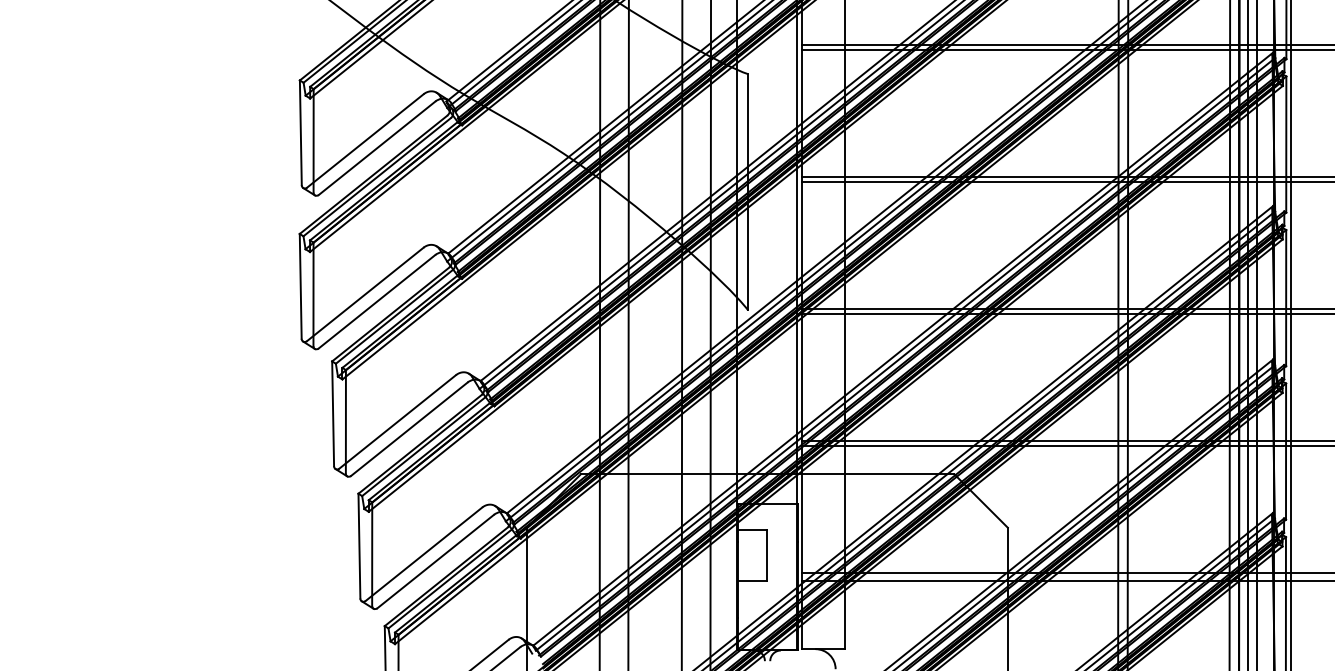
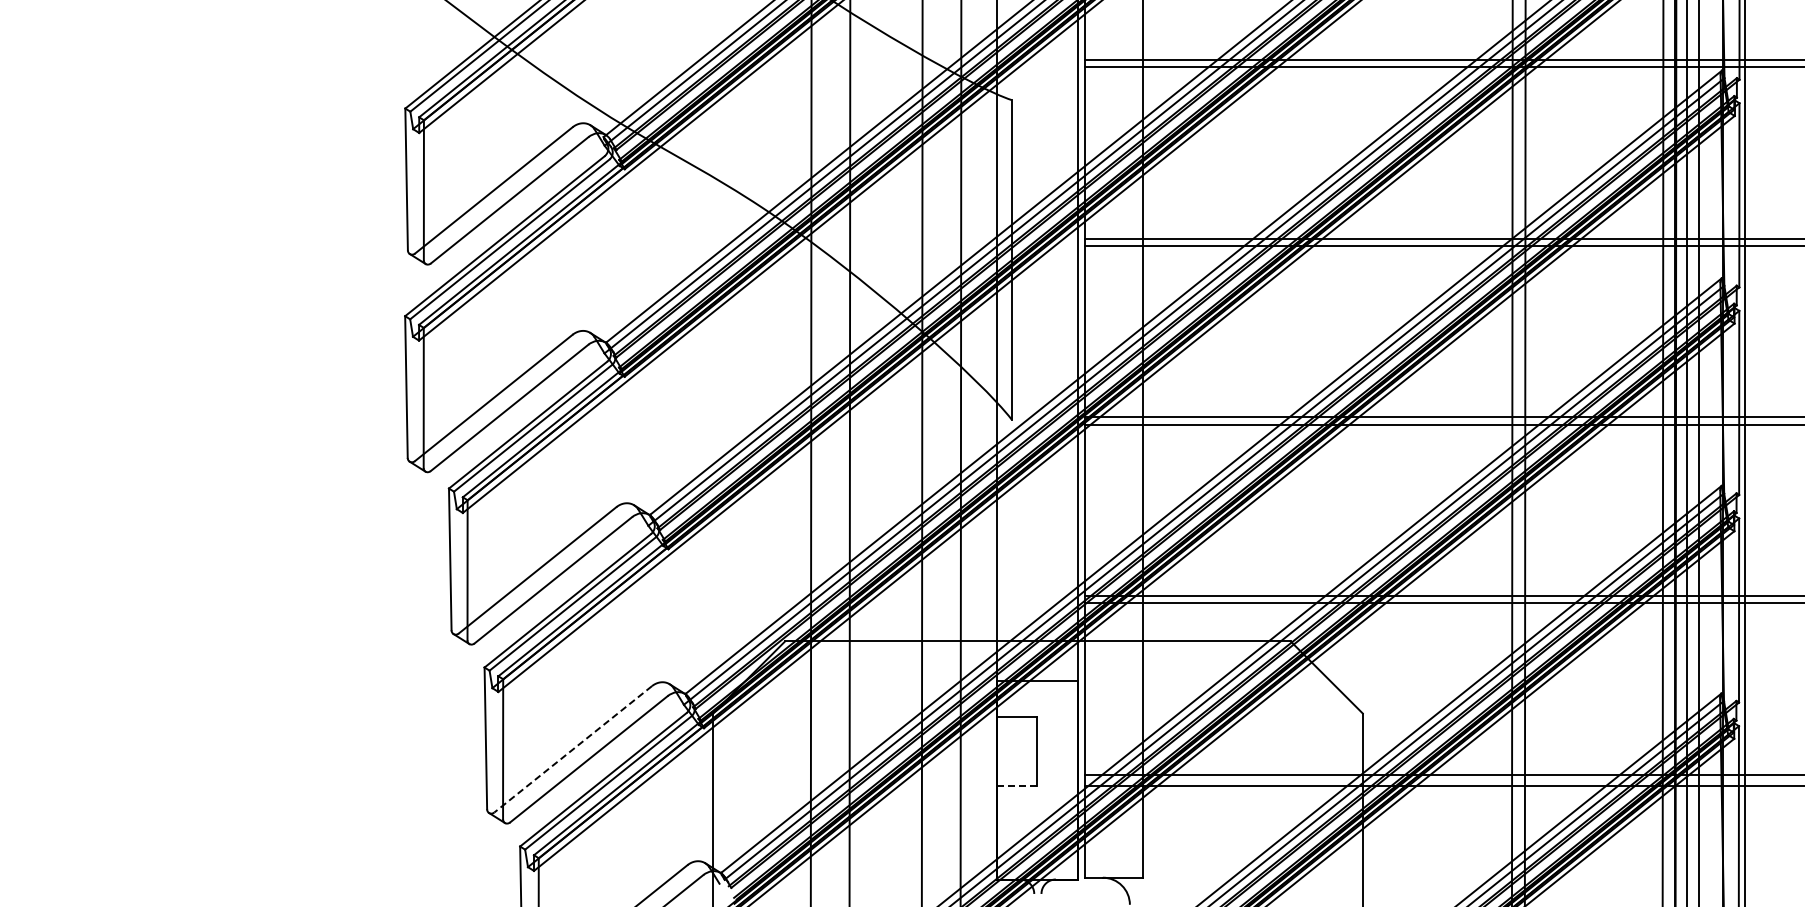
line: (424, 554) -> (573, 749), solid -> dashed
line: (752, 580) -> (1017, 785), solid -> dashed

